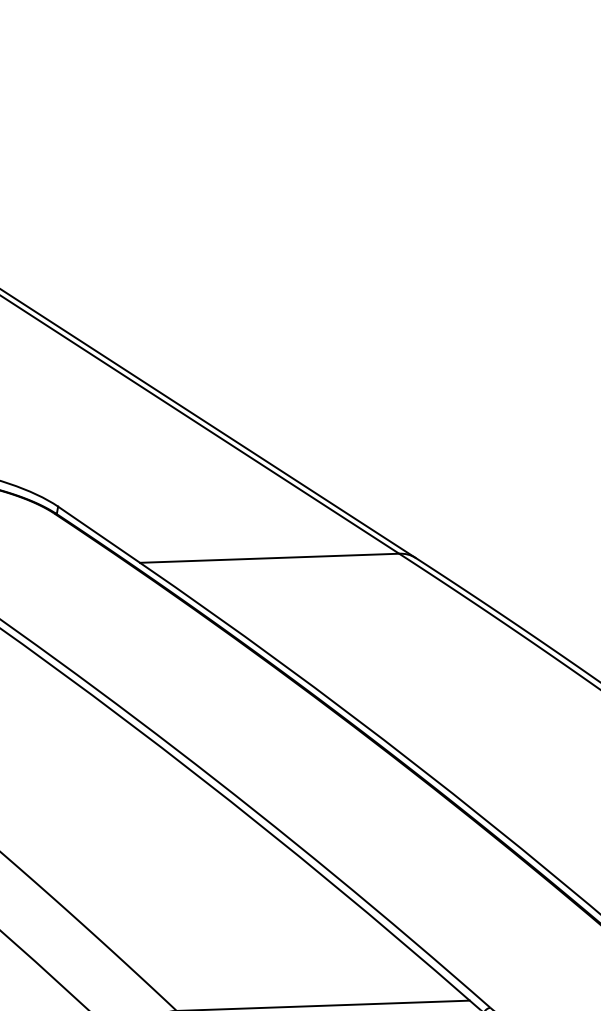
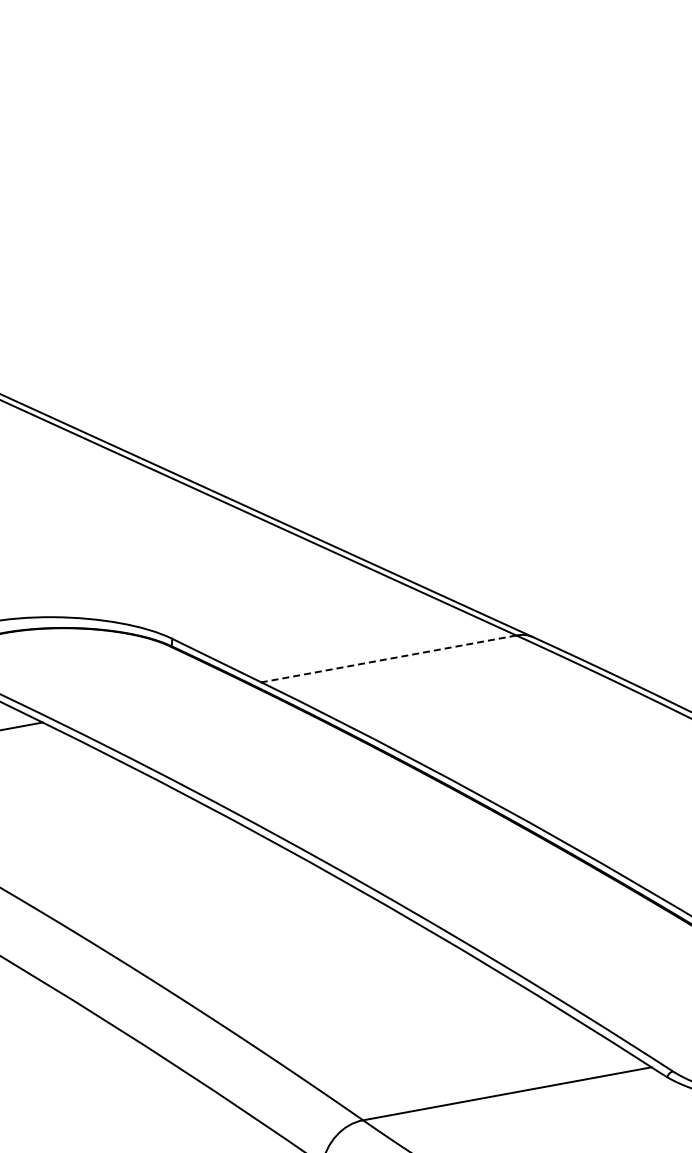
line: (269, 557) -> (388, 658), solid -> dashed

